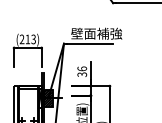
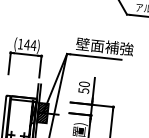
text: (27, 39) -> (26, 44), (213) -> (144)
text: (81, 71) -> (83, 87), 36 -> 50

